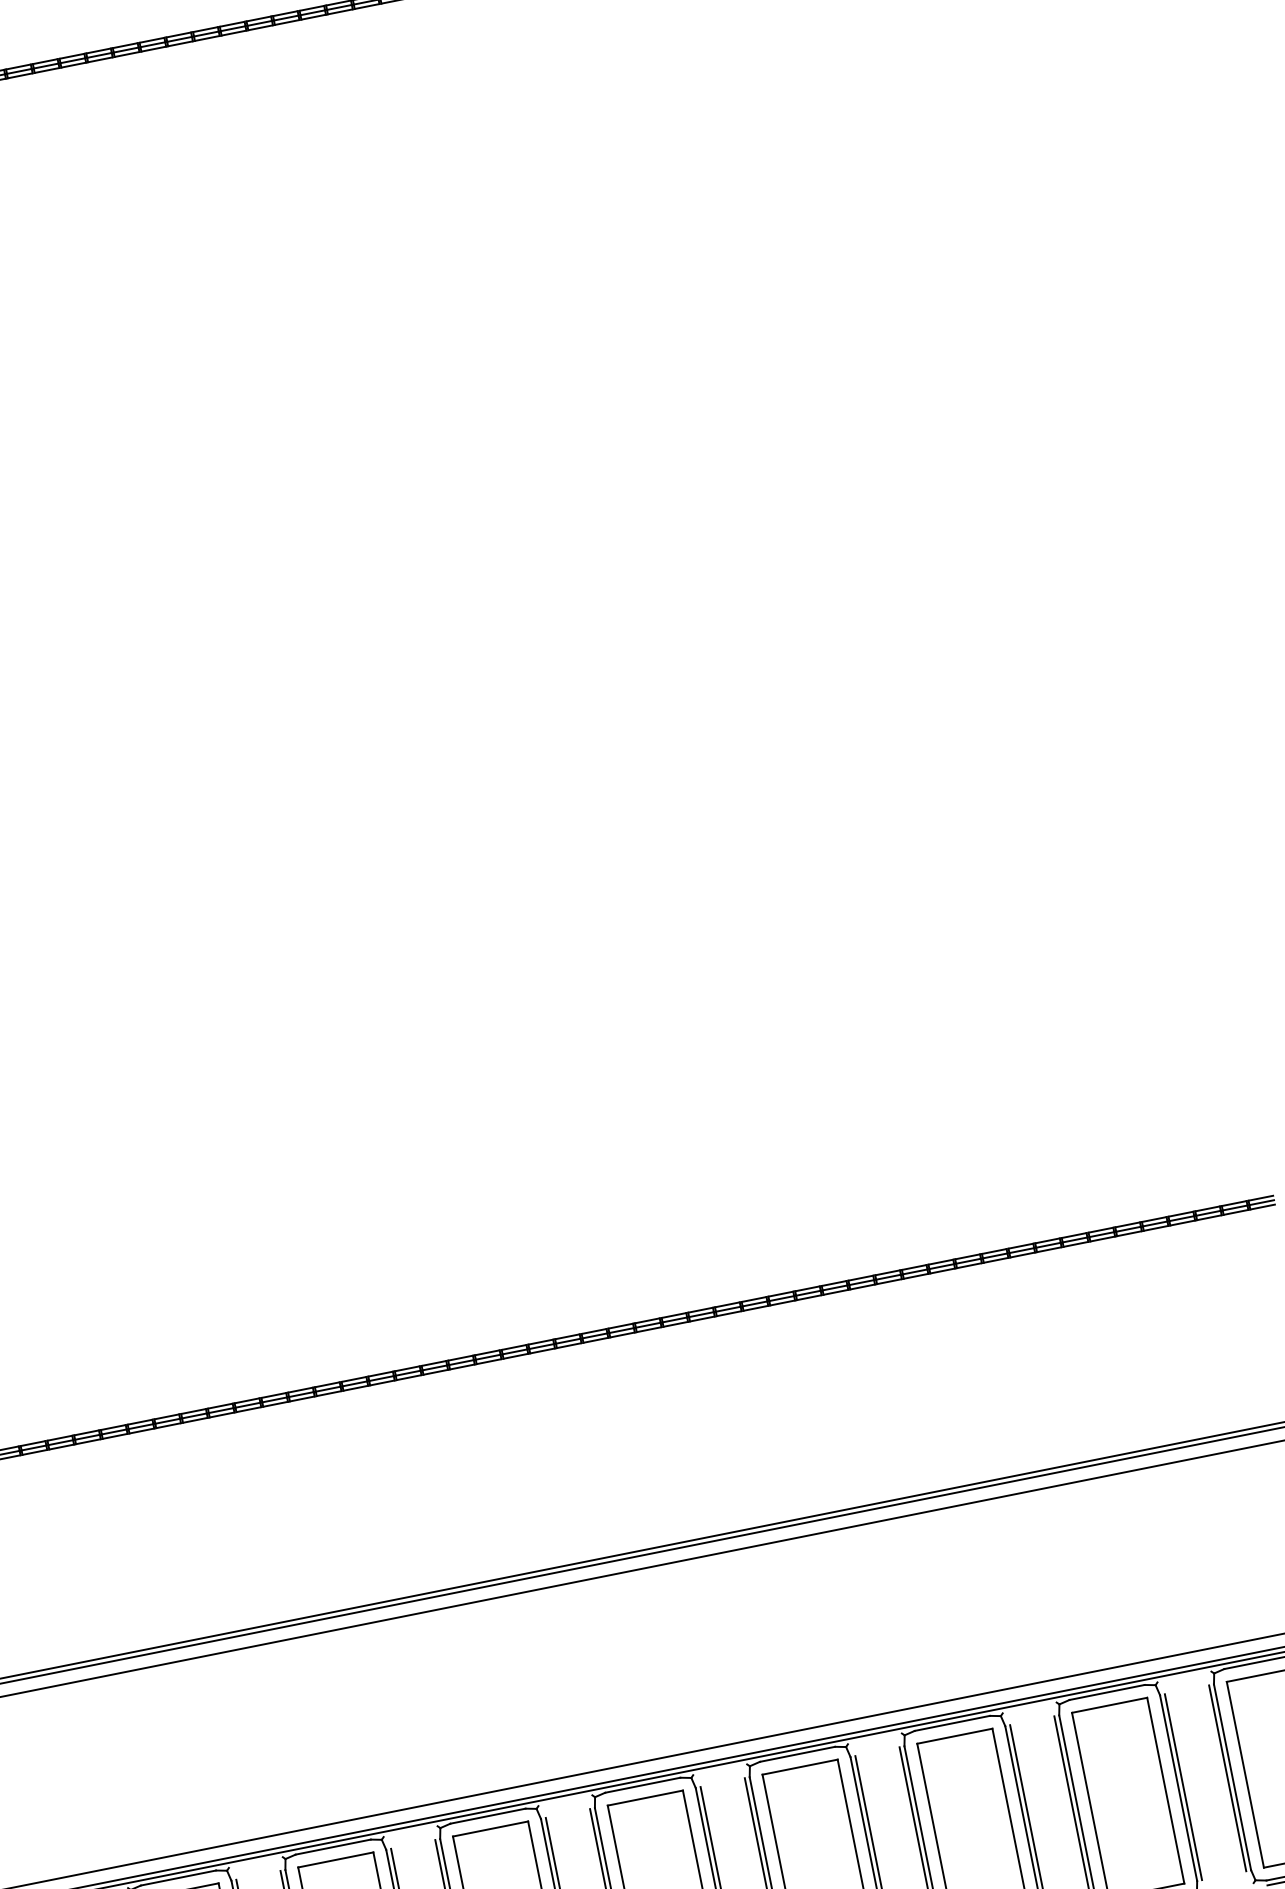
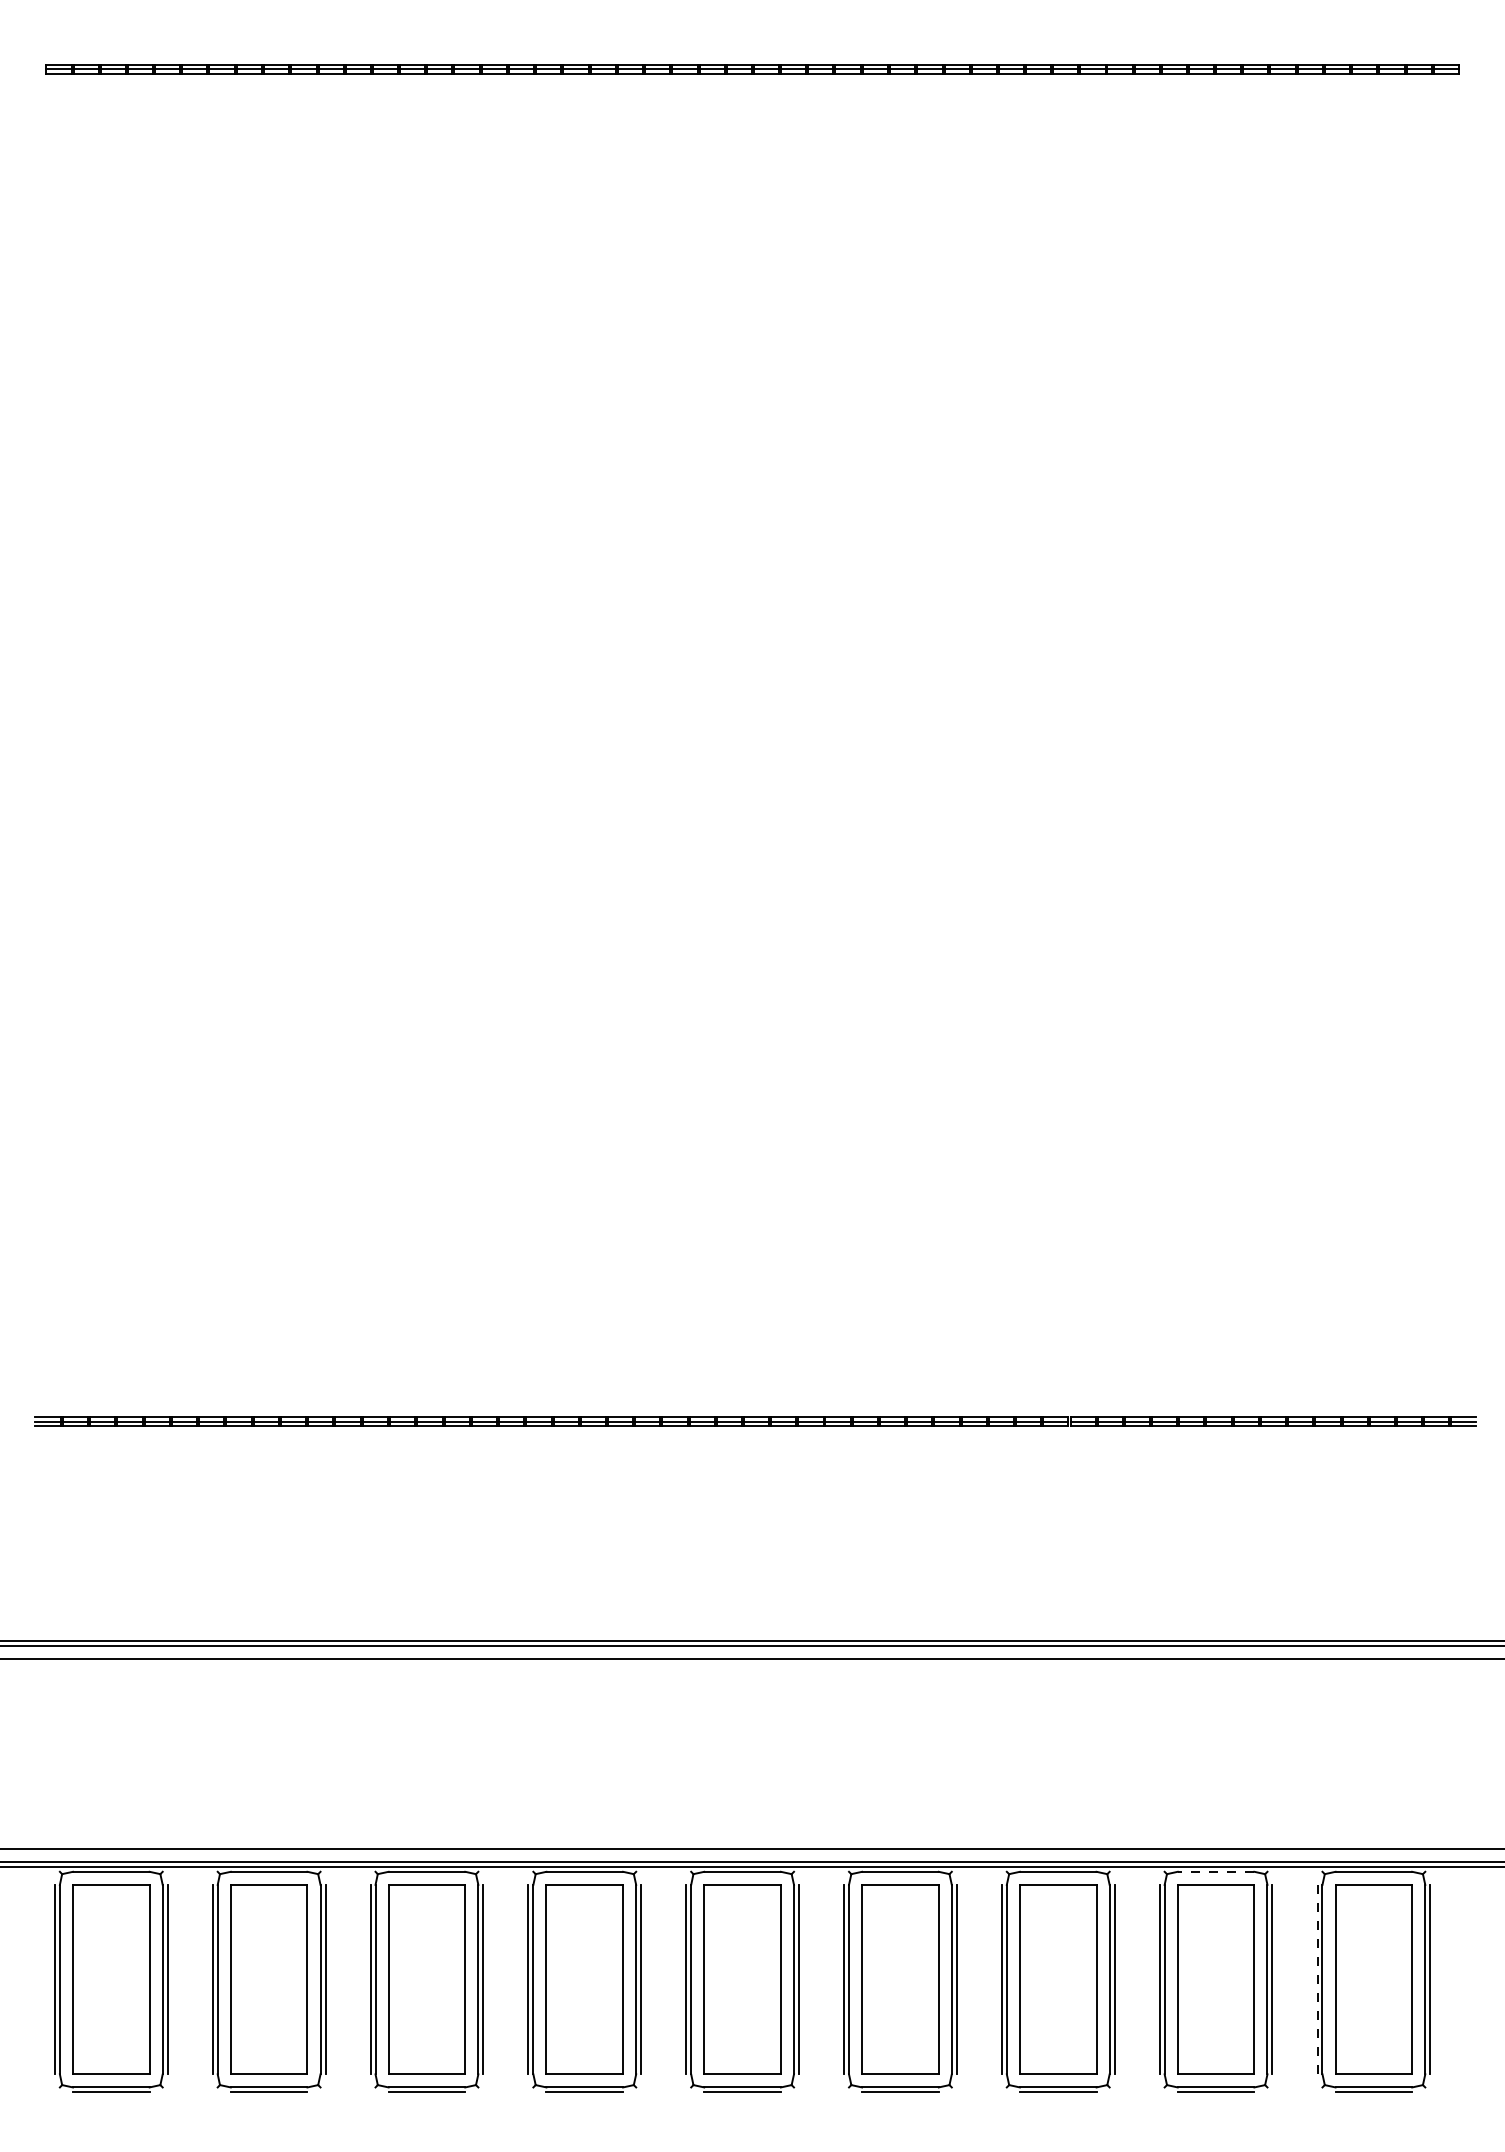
line: (1106, 1692) -> (1215, 1871), solid -> dashed
line: (1227, 1778) -> (1317, 1979), solid -> dashed

